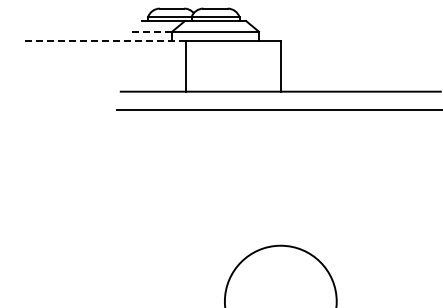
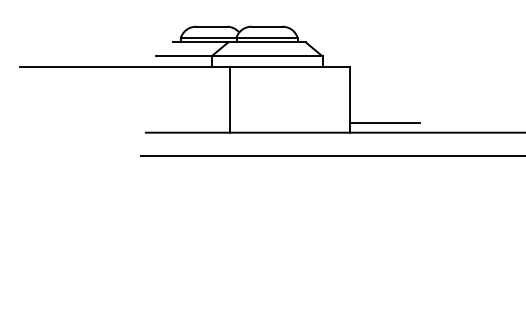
line: (150, 31) -> (184, 55), dashed -> solid
line: (103, 40) -> (124, 67), dashed -> solid
line: (307, 84) -> (384, 123), added

